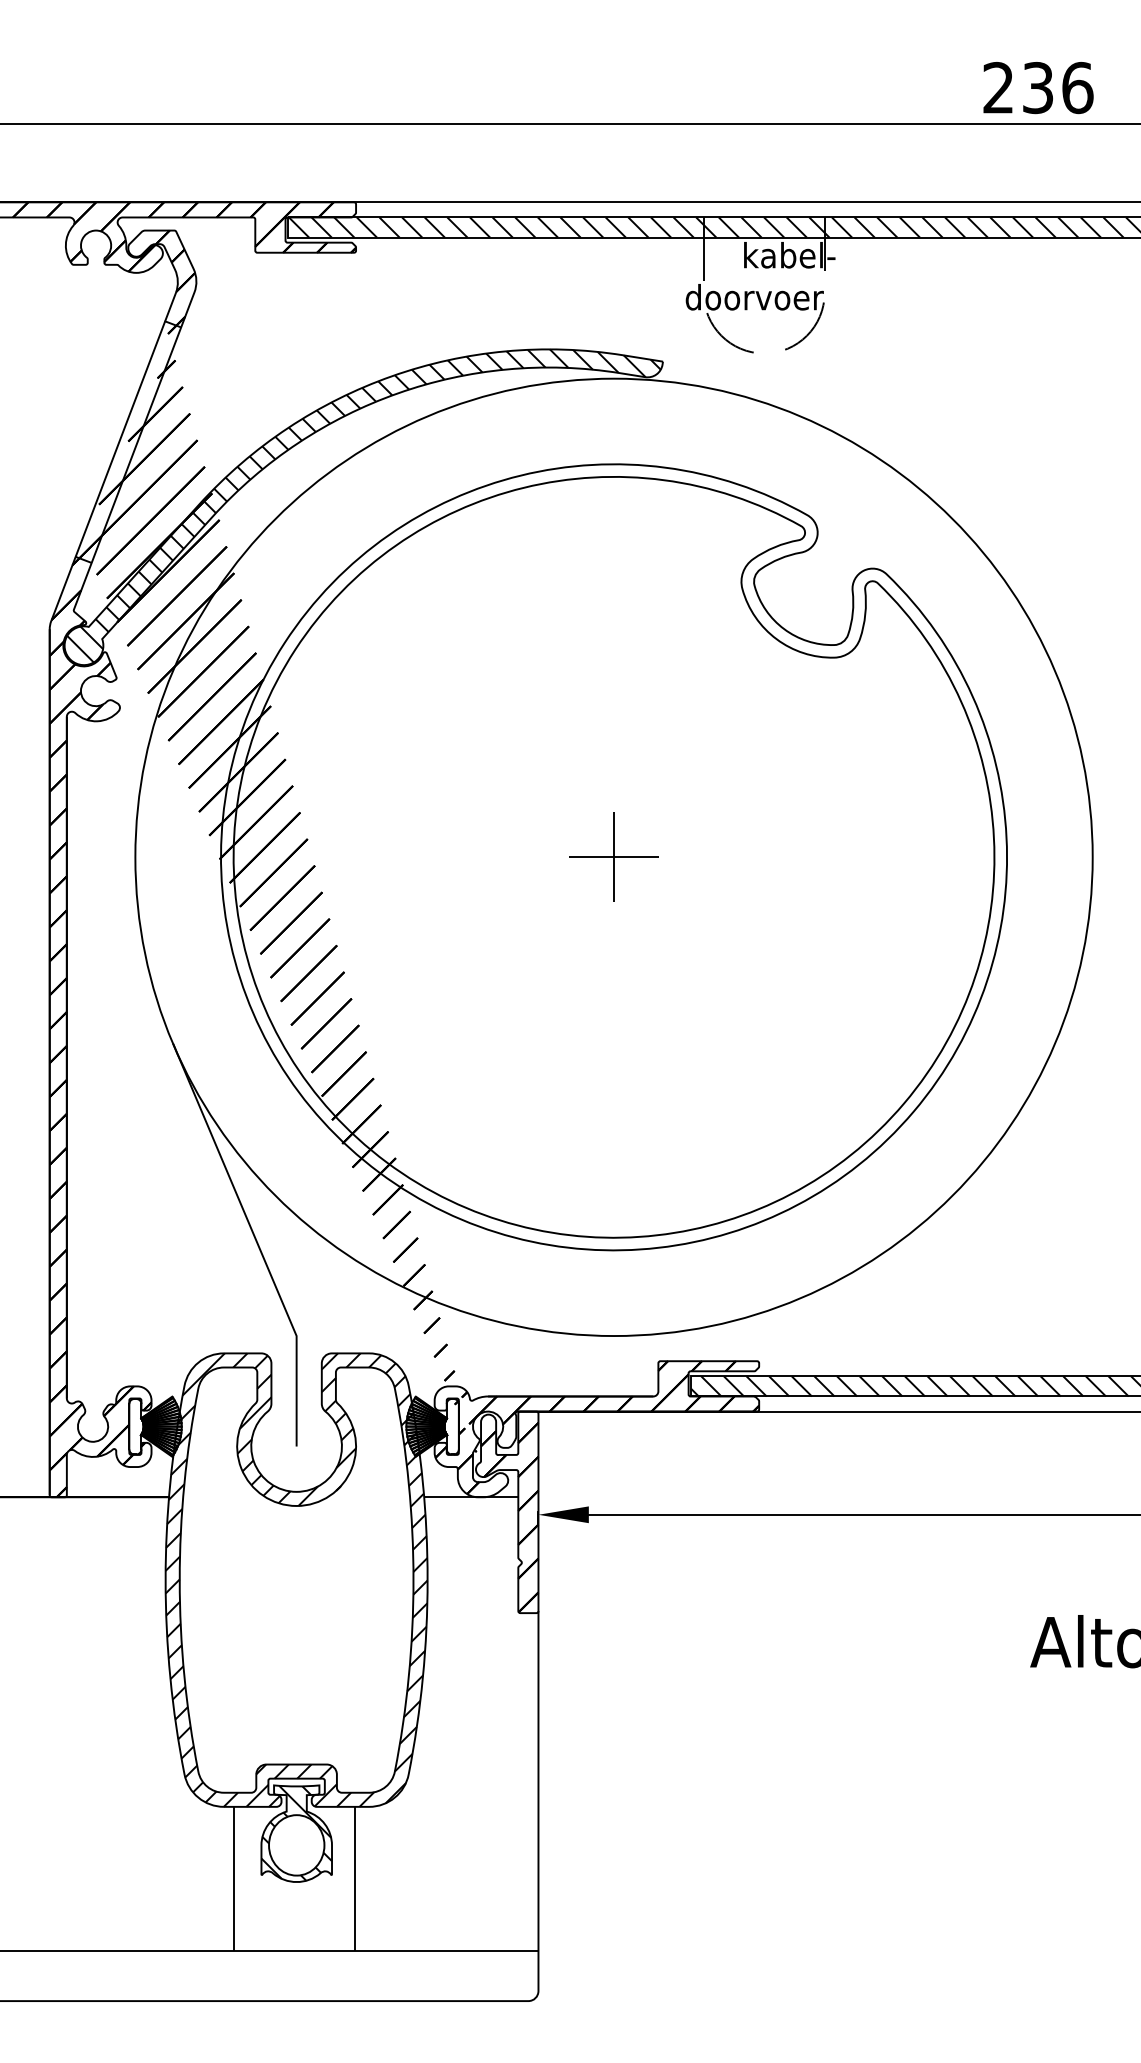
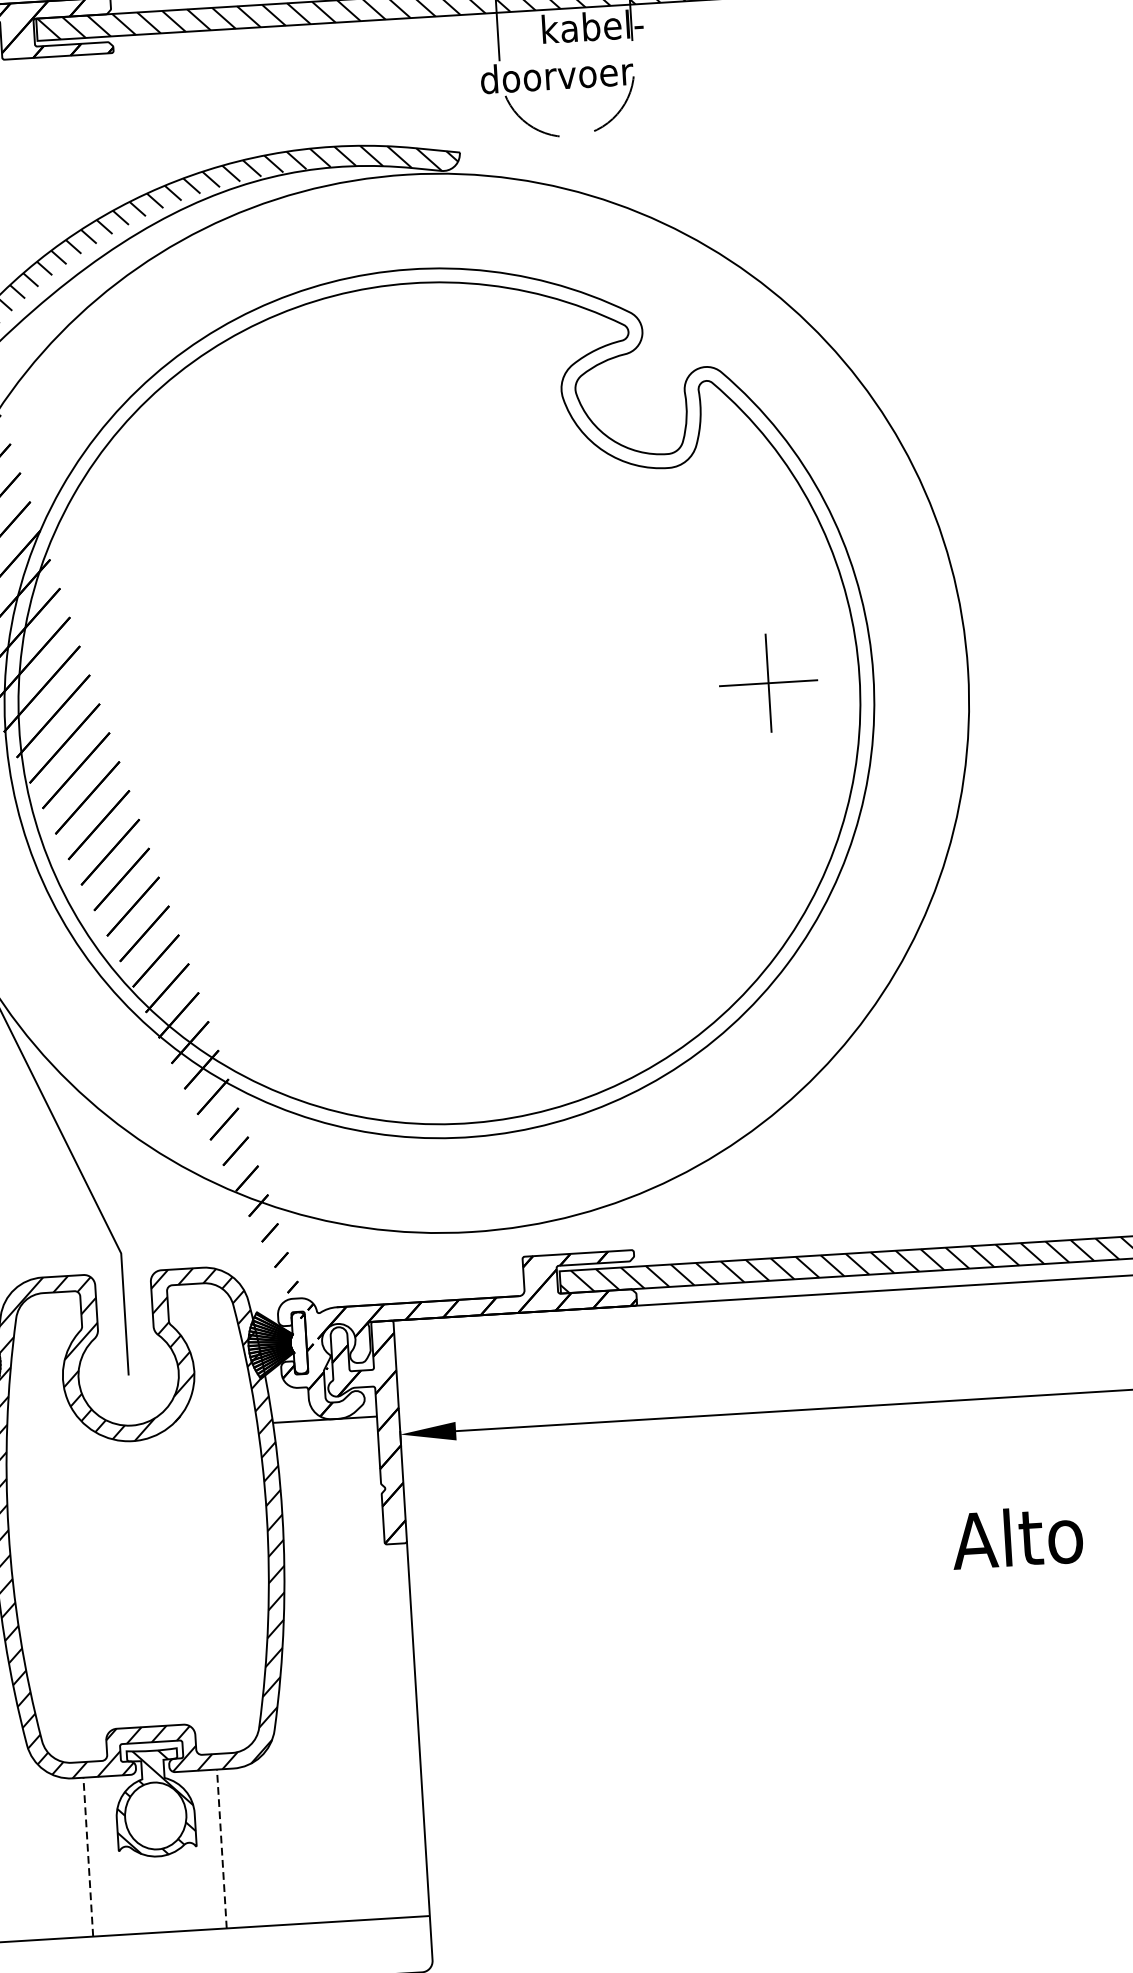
part: (613, 856) -> (767, 682), moved
line: (233, 1878) -> (88, 1856), solid -> dashed
line: (354, 1878) -> (221, 1848), solid -> dashed

